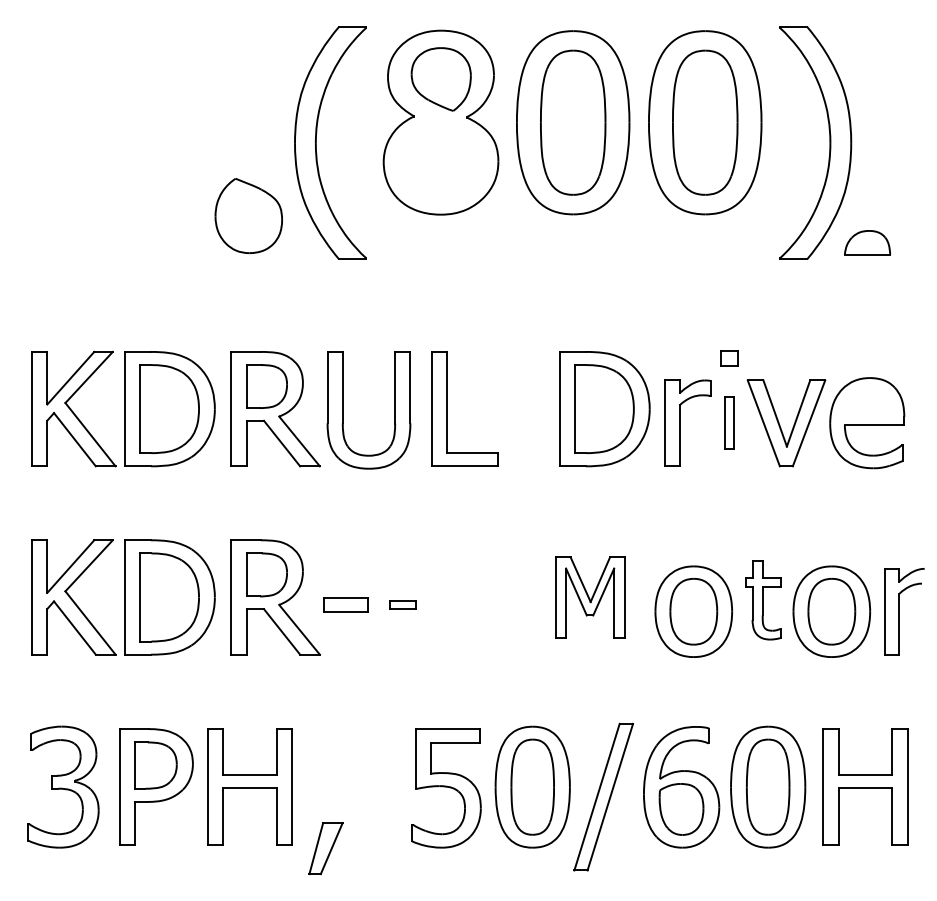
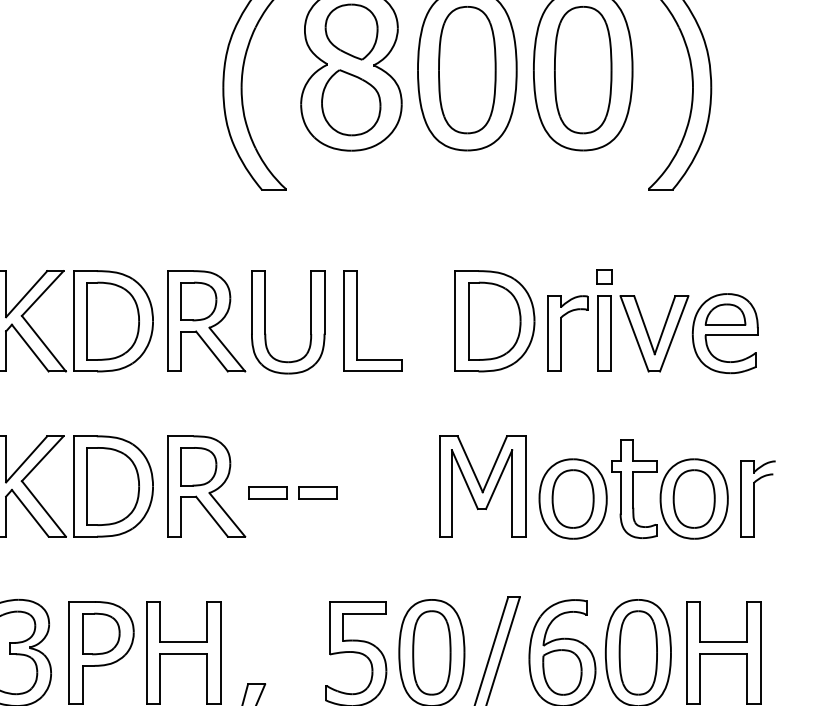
part: (248, 215) -> (350, 102), moved
part: (867, 242) -> (725, 314), moved
part: (729, 422) -> (604, 333), size x1.67
part: (590, 597) -> (482, 486), size x1.43
part: (763, 600) -> (634, 489), size x1.43
part: (402, 604) -> (317, 492), size x1.67

